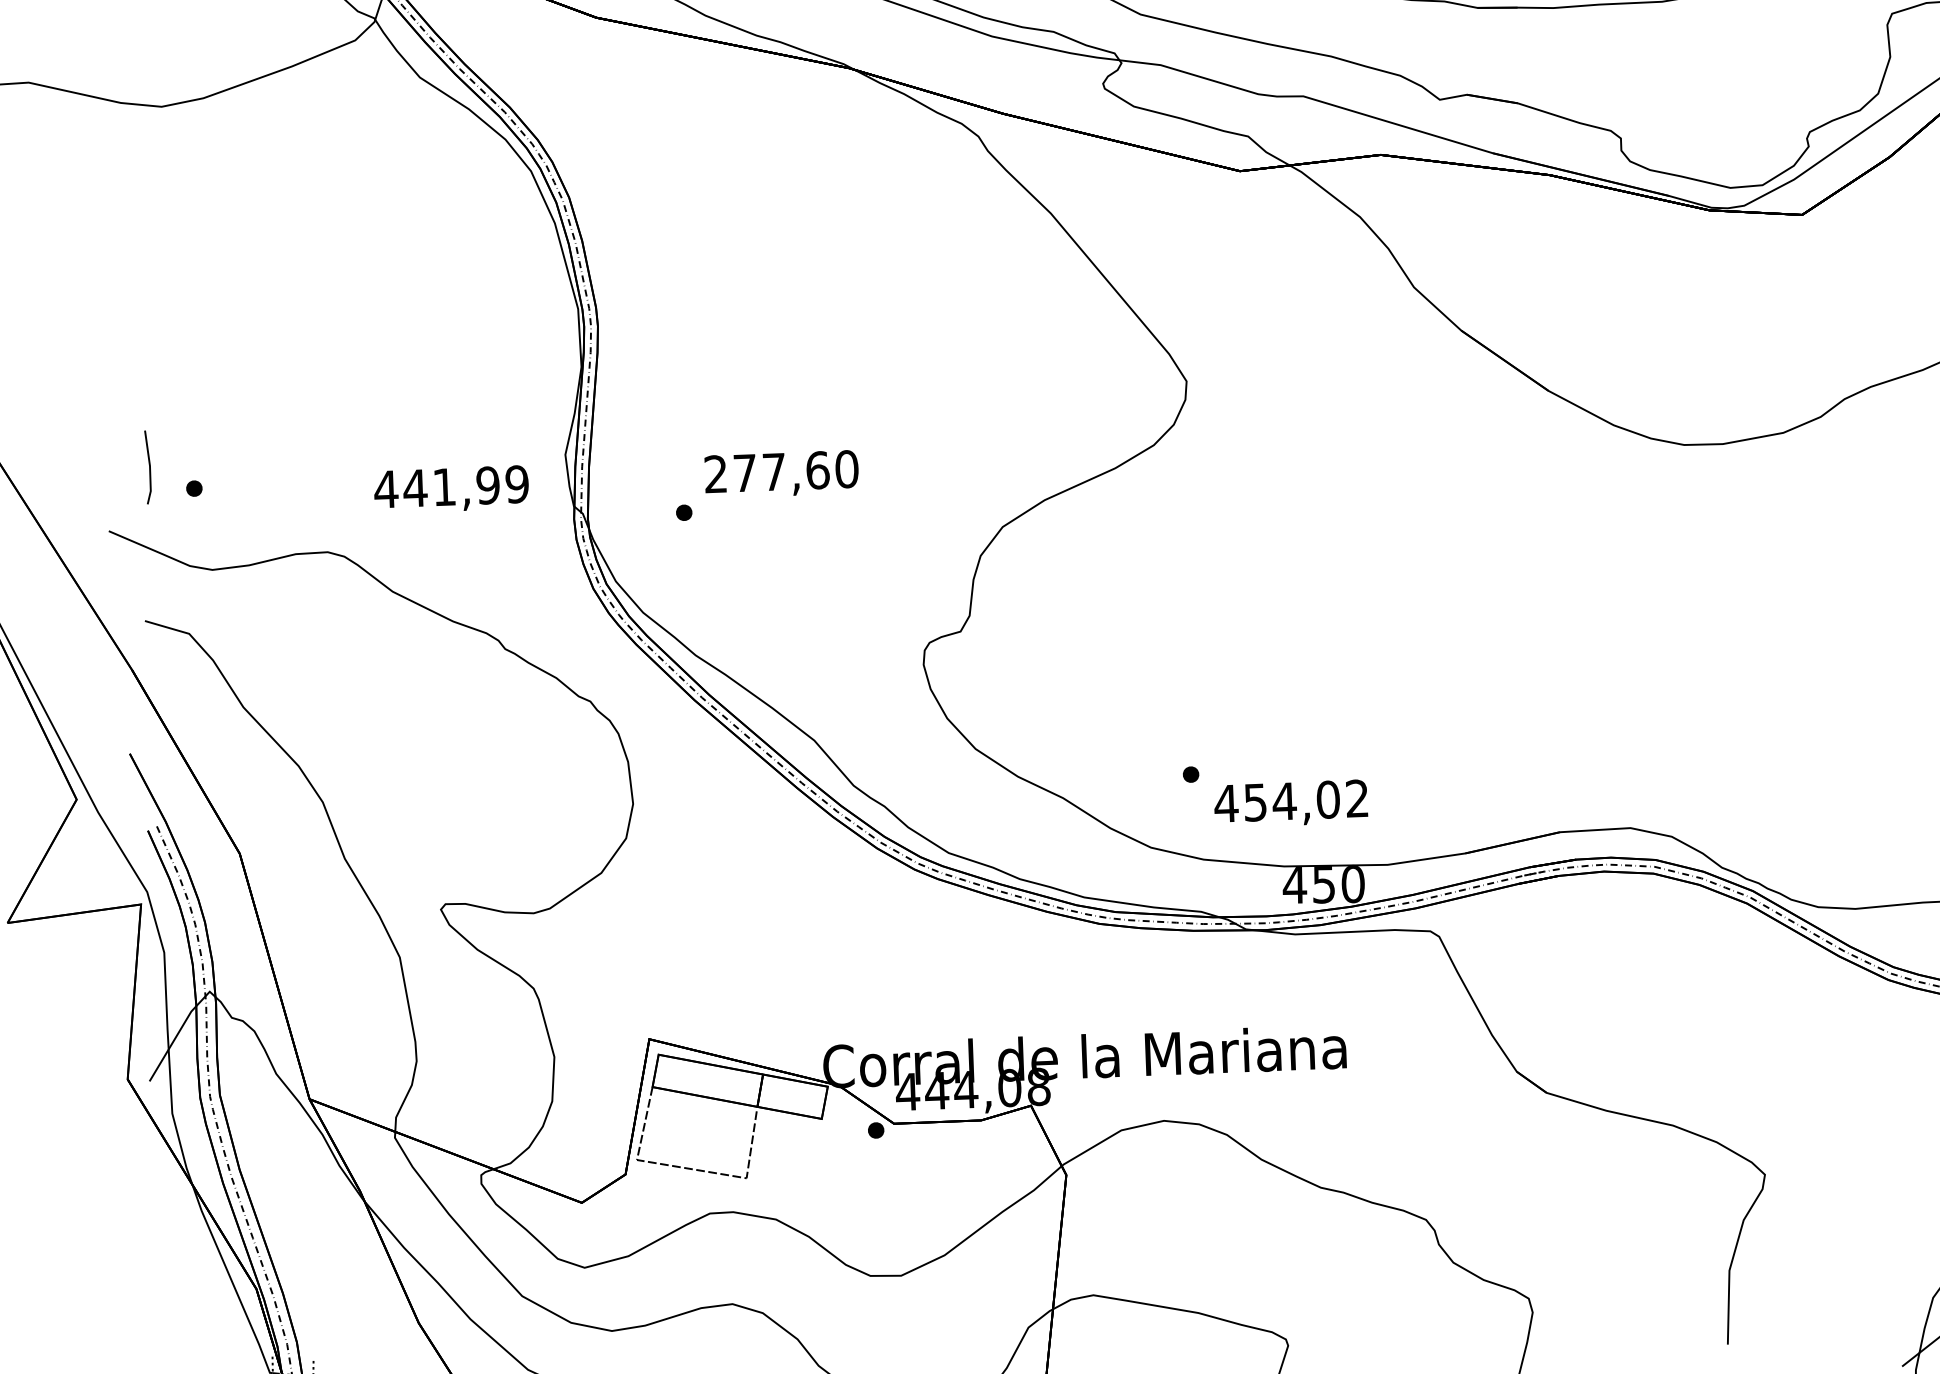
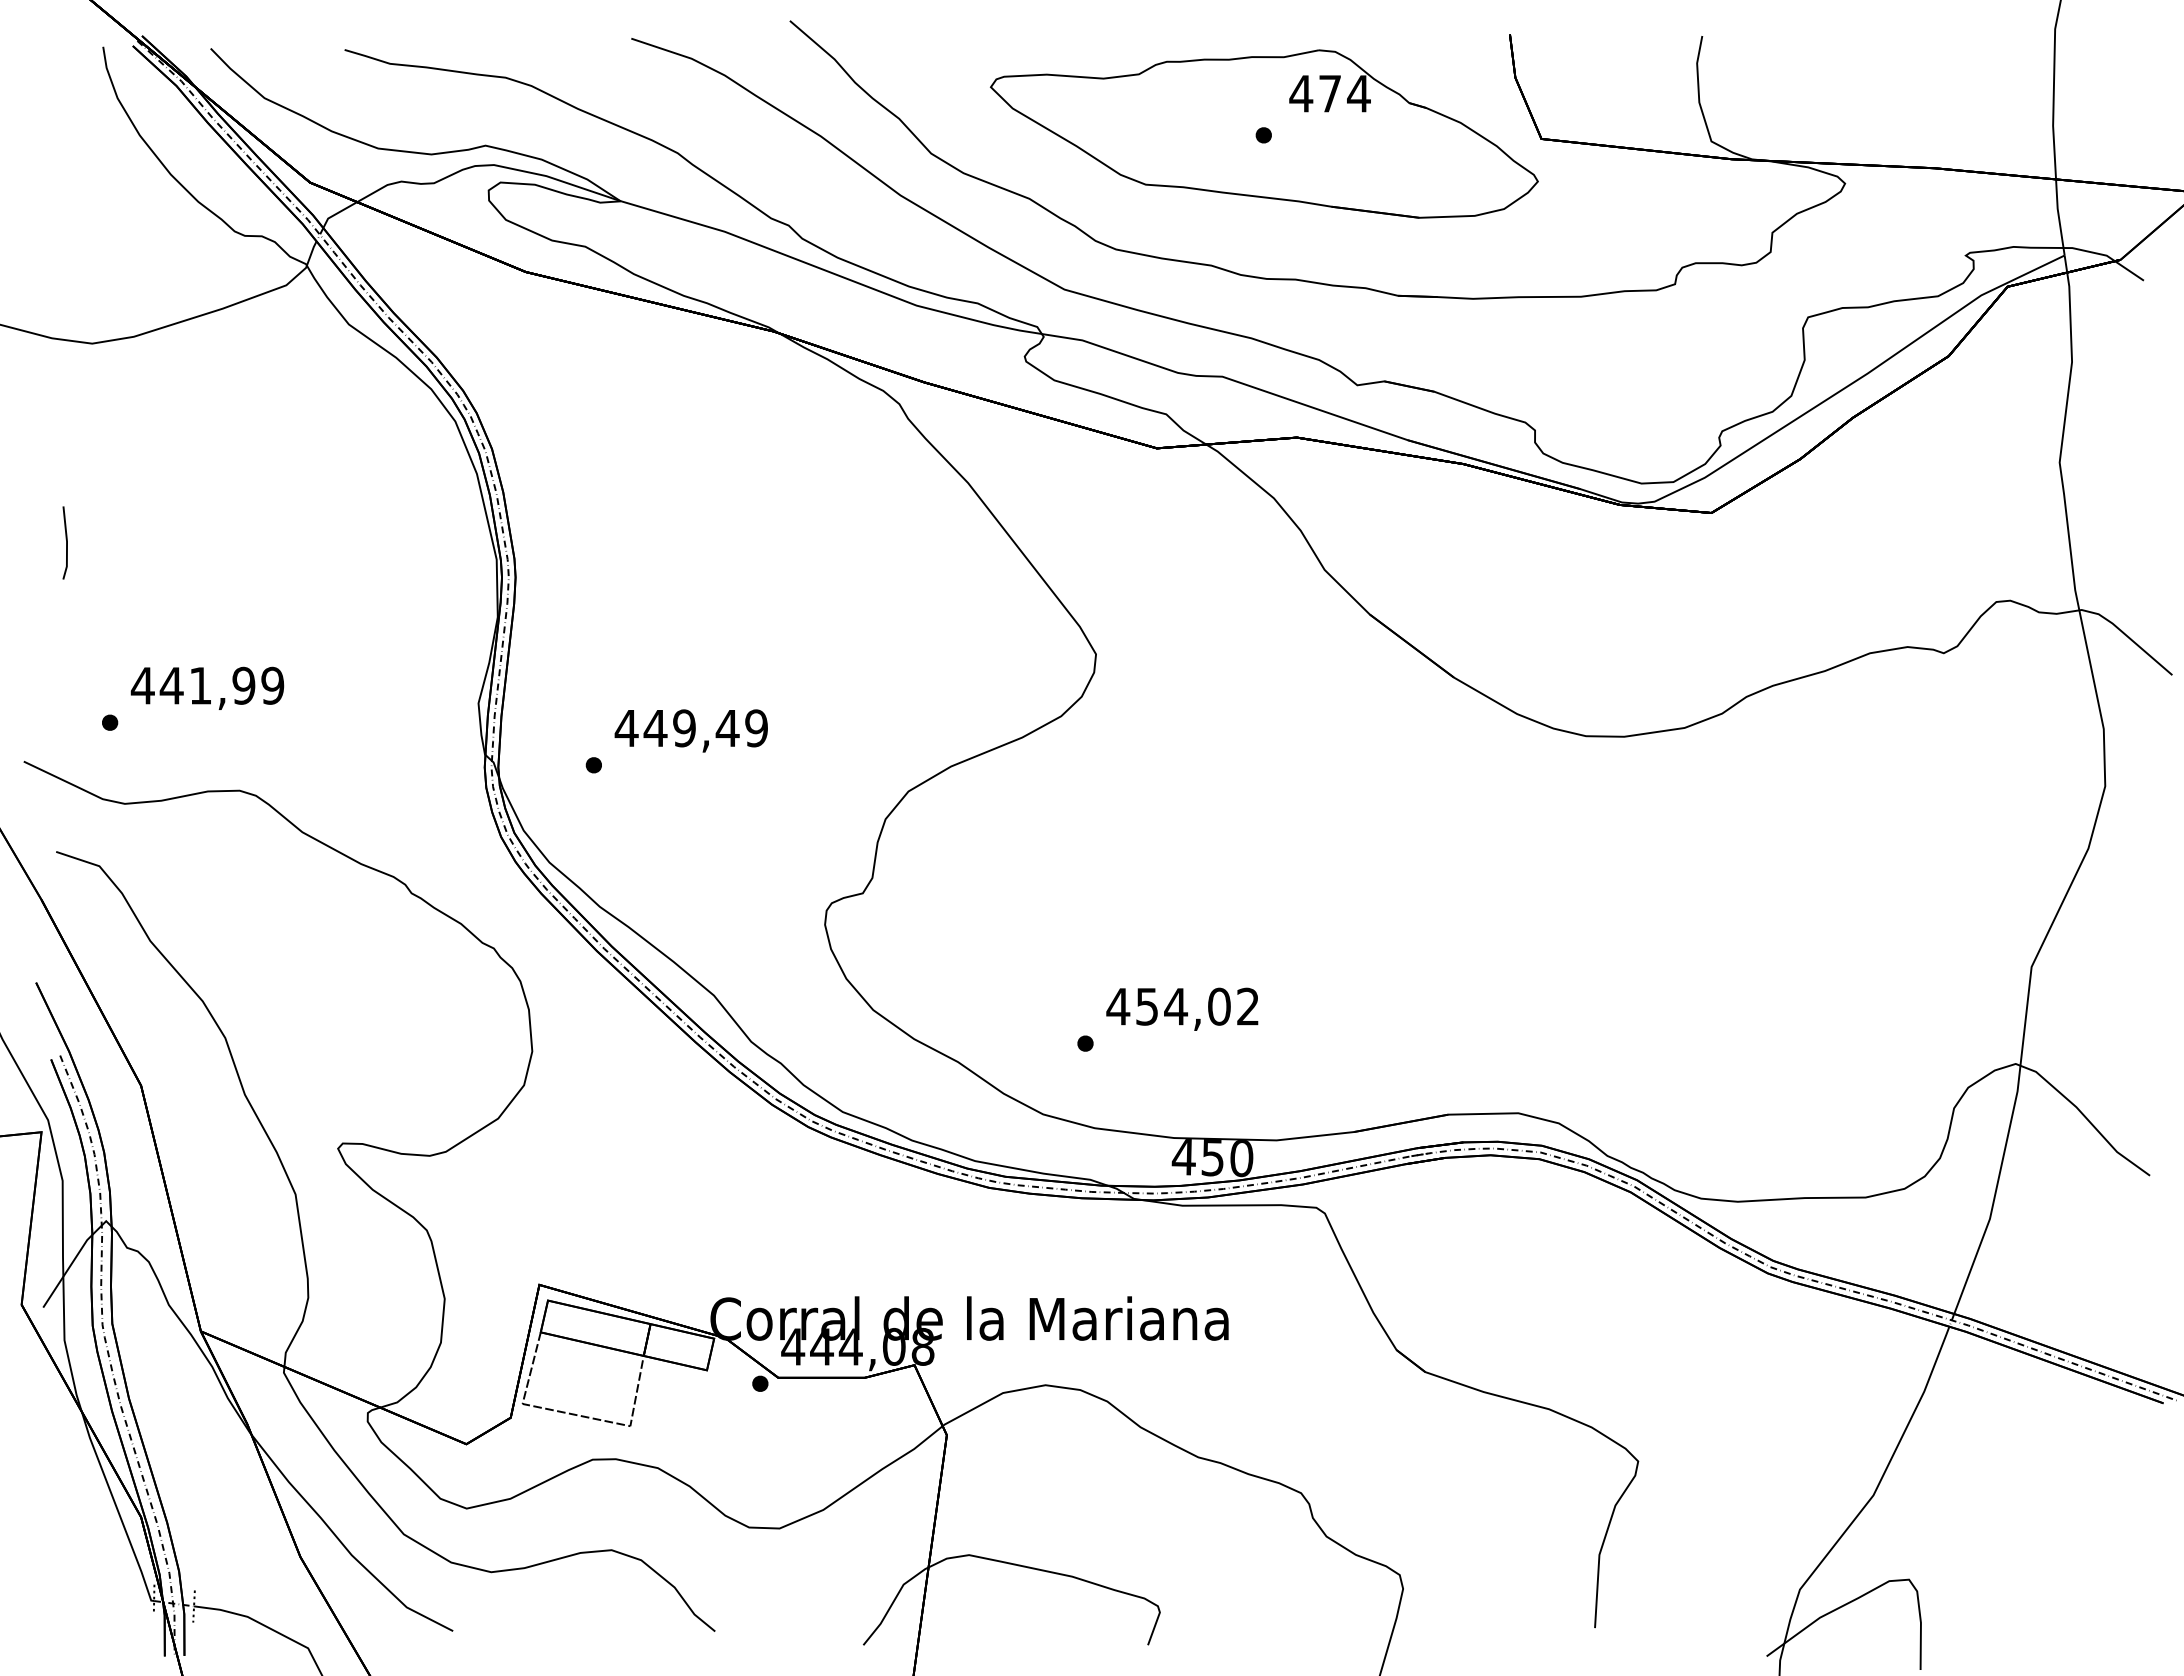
line: (149, 466) -> (66, 542), moved
text: (781, 471) -> (691, 728), 277,60 -> 449,49
text: (451, 488) -> (207, 687), moved
text: (1291, 802) -> (1182, 1008), moved

